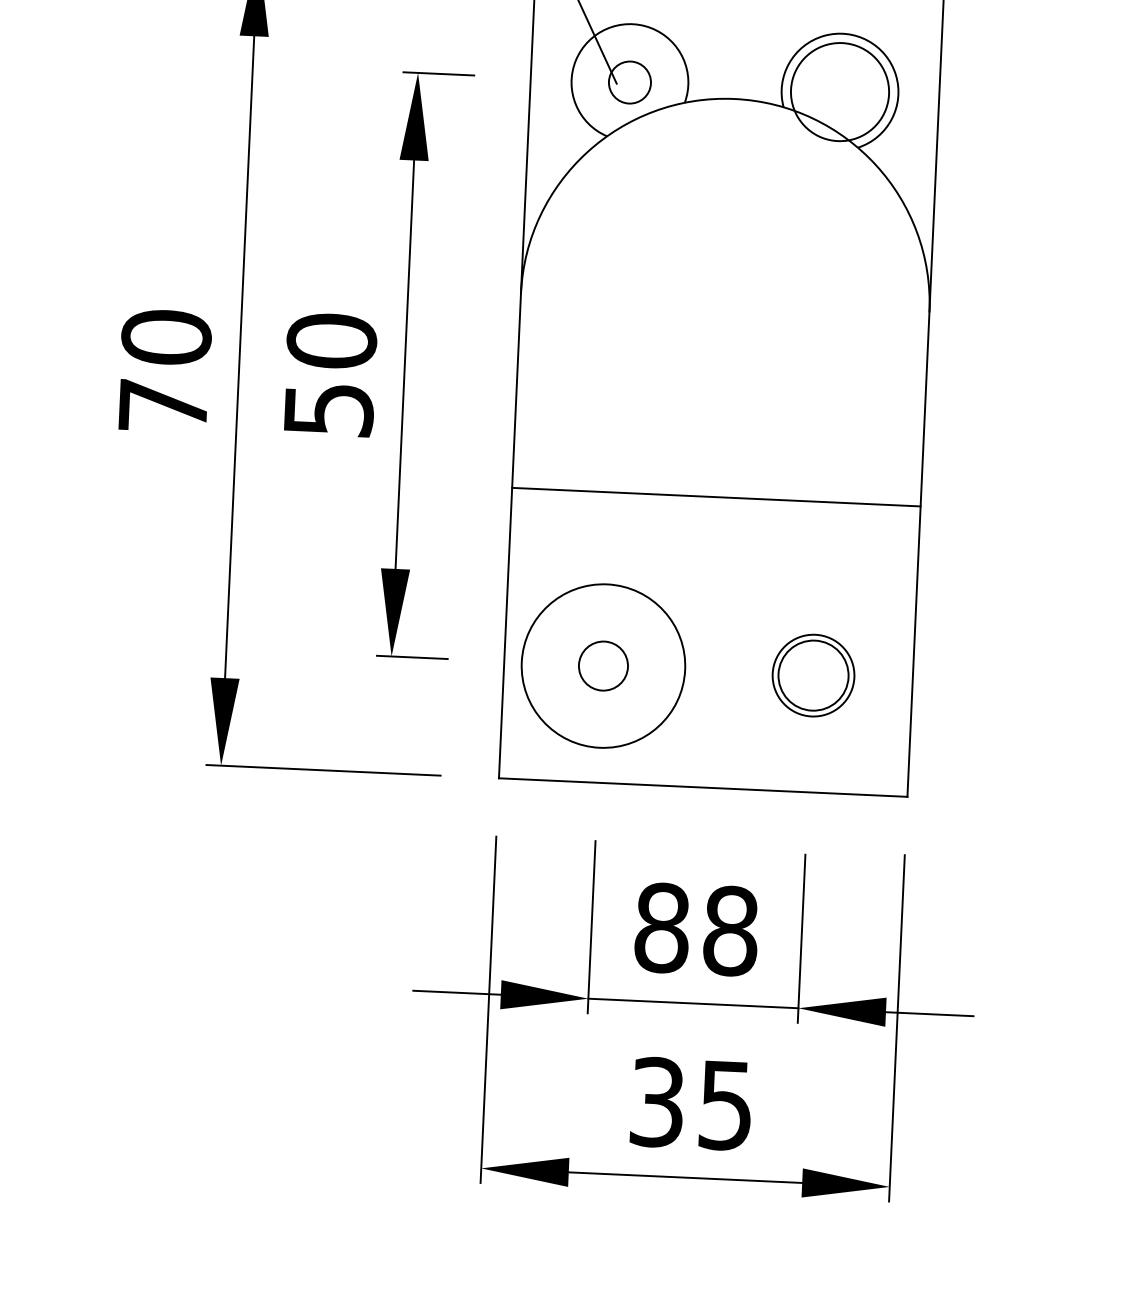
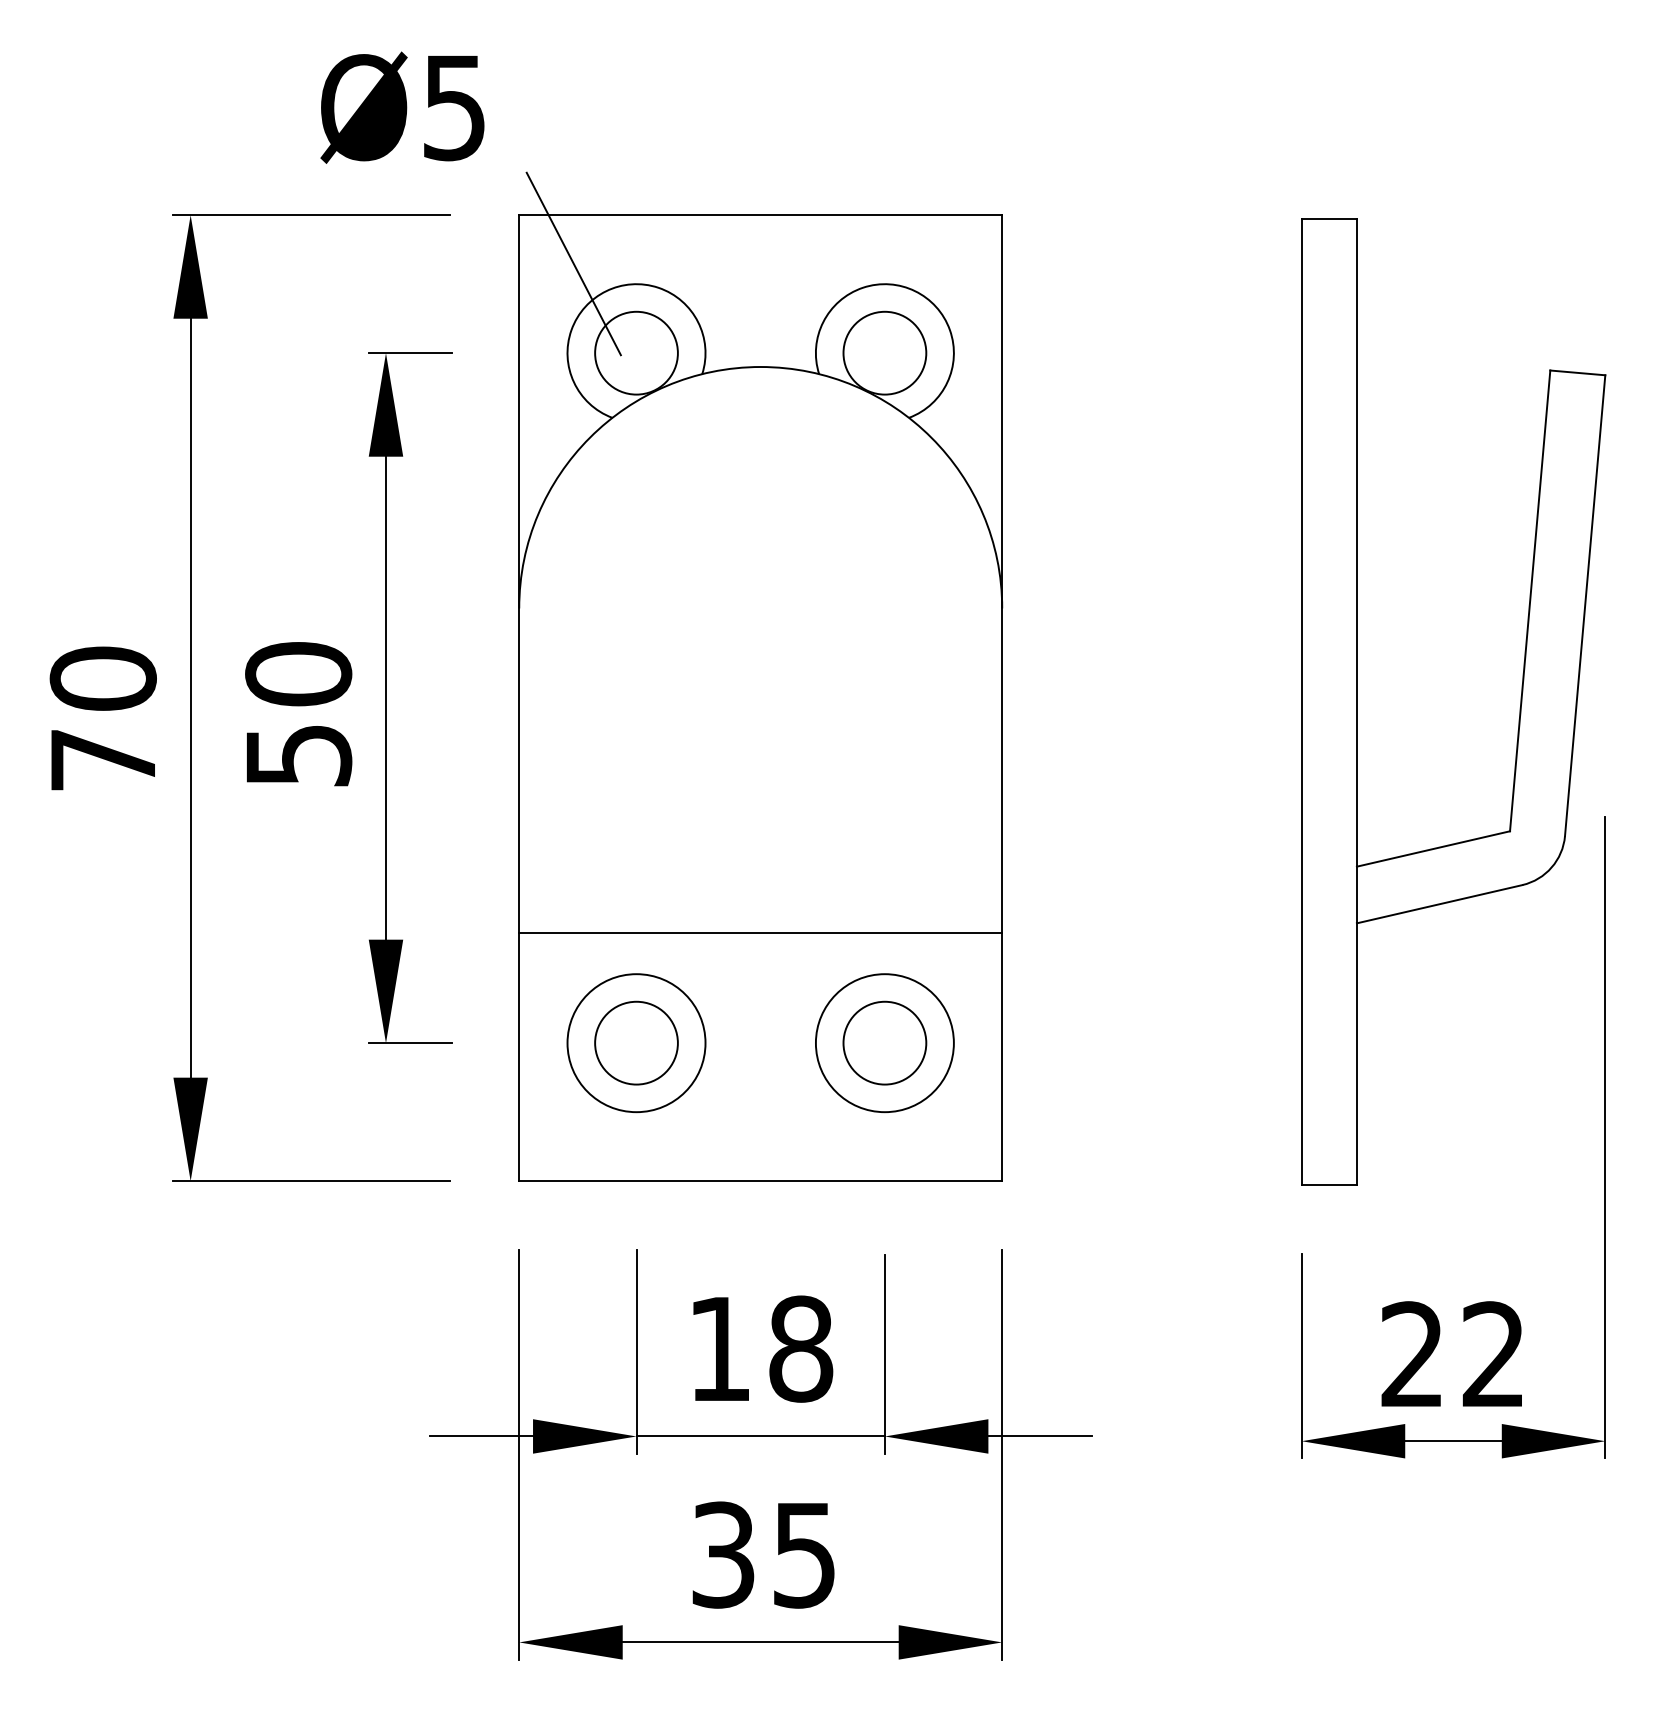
circle: (629, 81) -> (636, 352), size x1.67
circle: (839, 91) -> (884, 352), size x0.71
line: (716, 496) -> (760, 932), moved
circle: (603, 665) -> (636, 1042), size x1.43
circle: (603, 666) -> (636, 1043), size x0.71
circle: (813, 675) -> (884, 1043), size x1.43
text: (661, 927) -> (719, 1348), 88 -> 18

